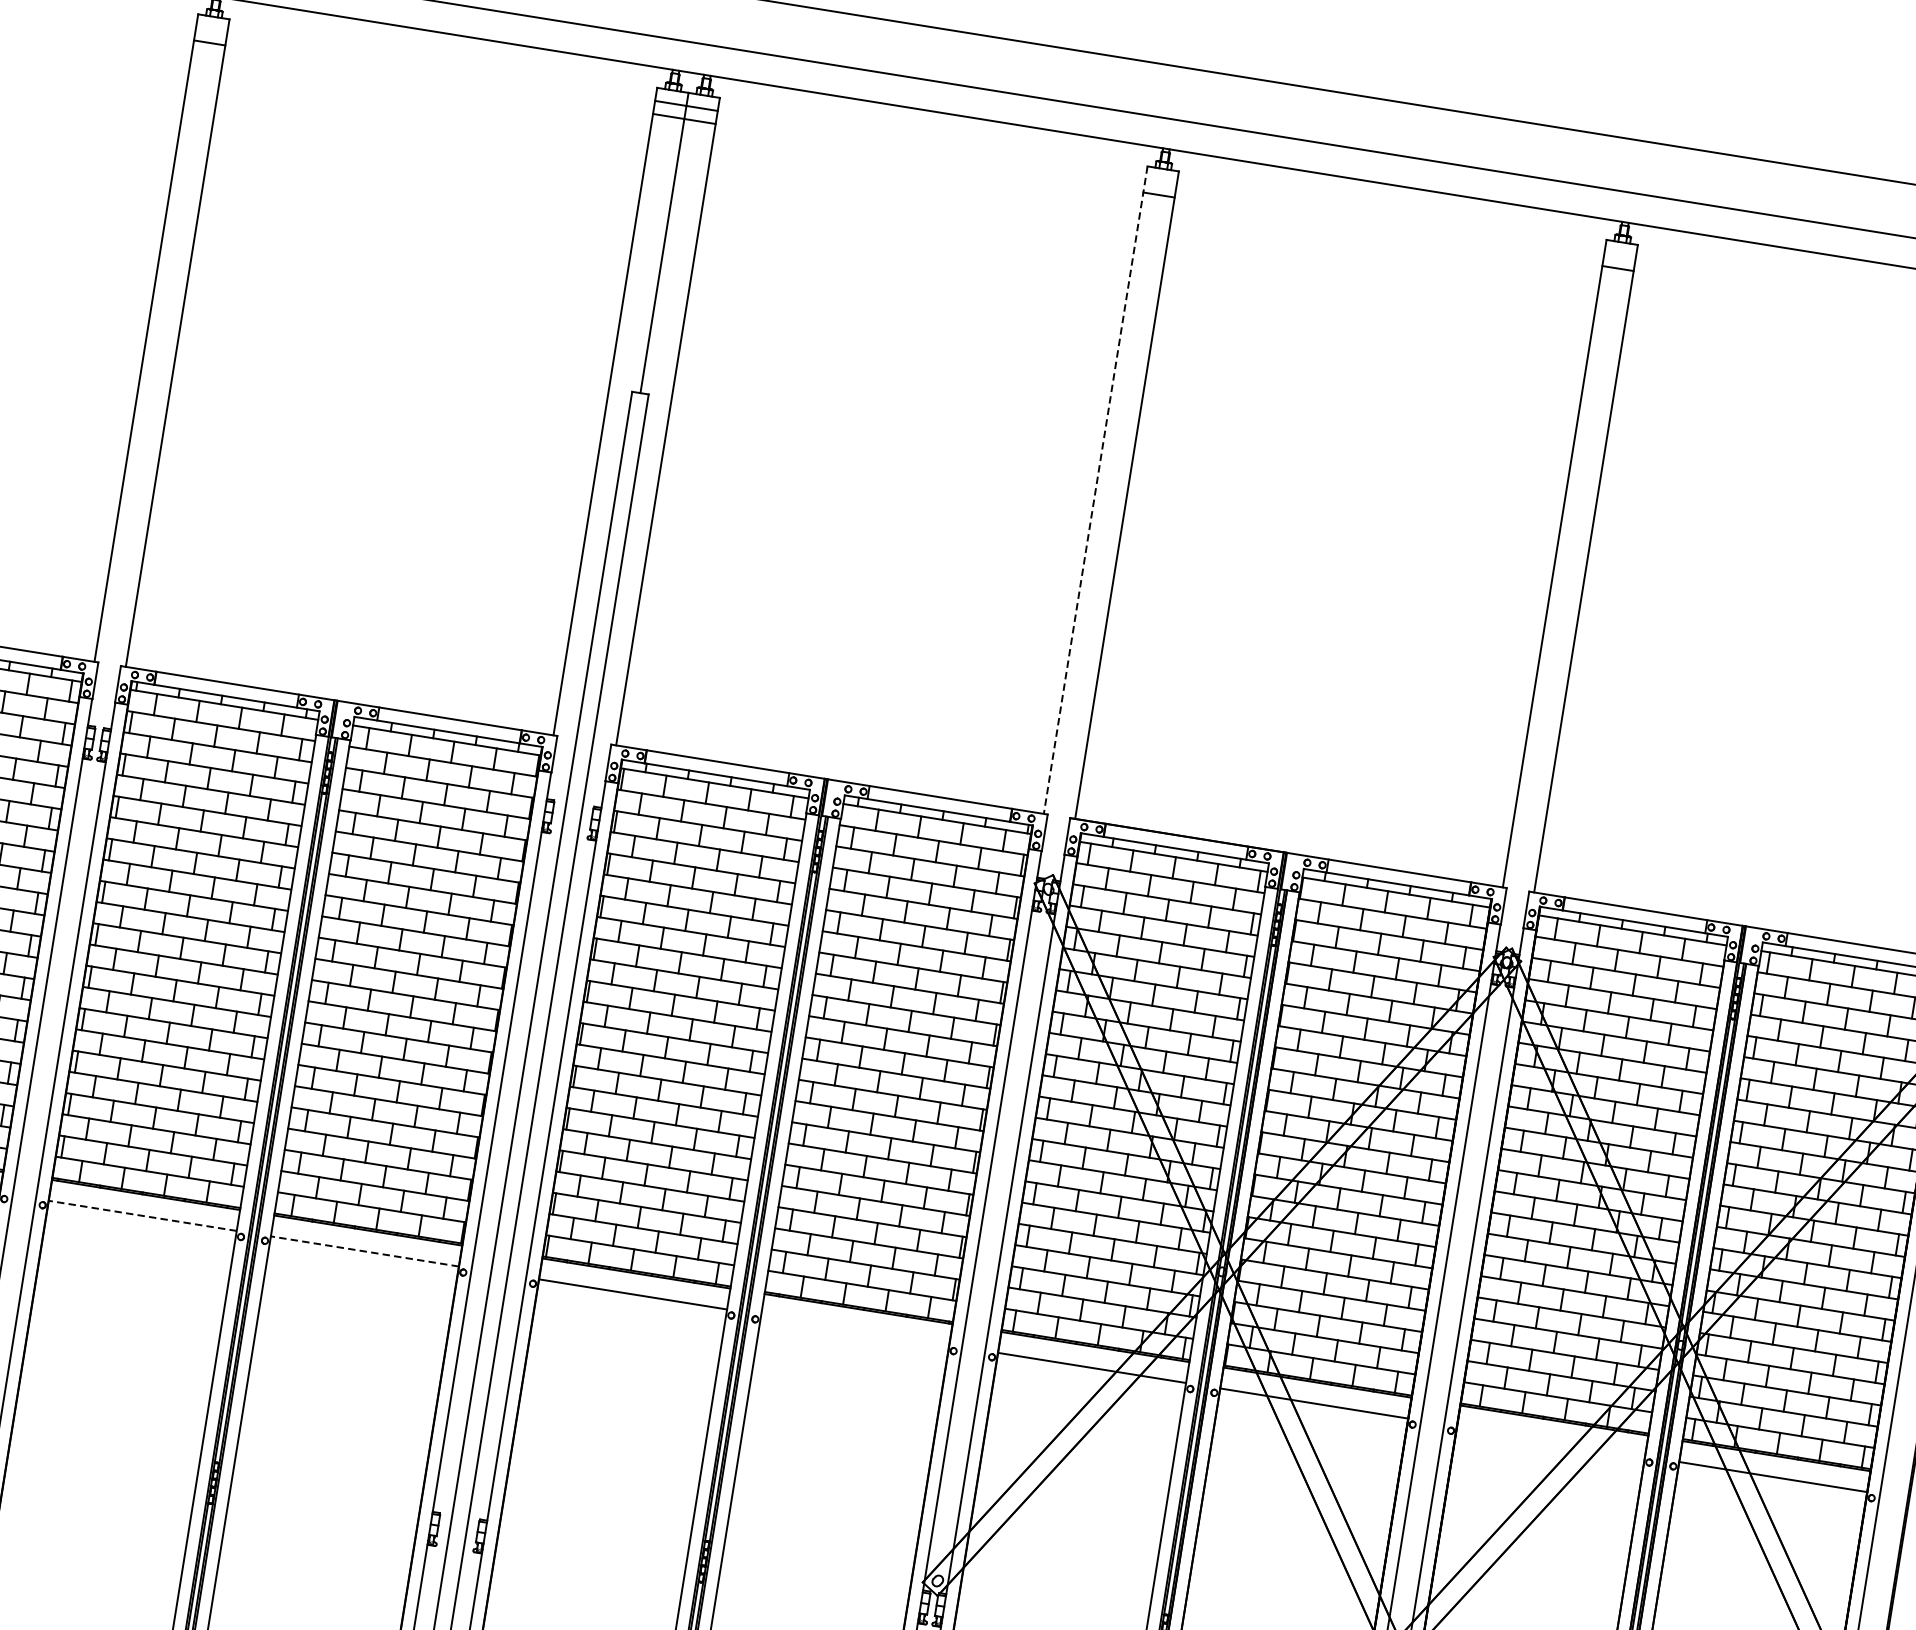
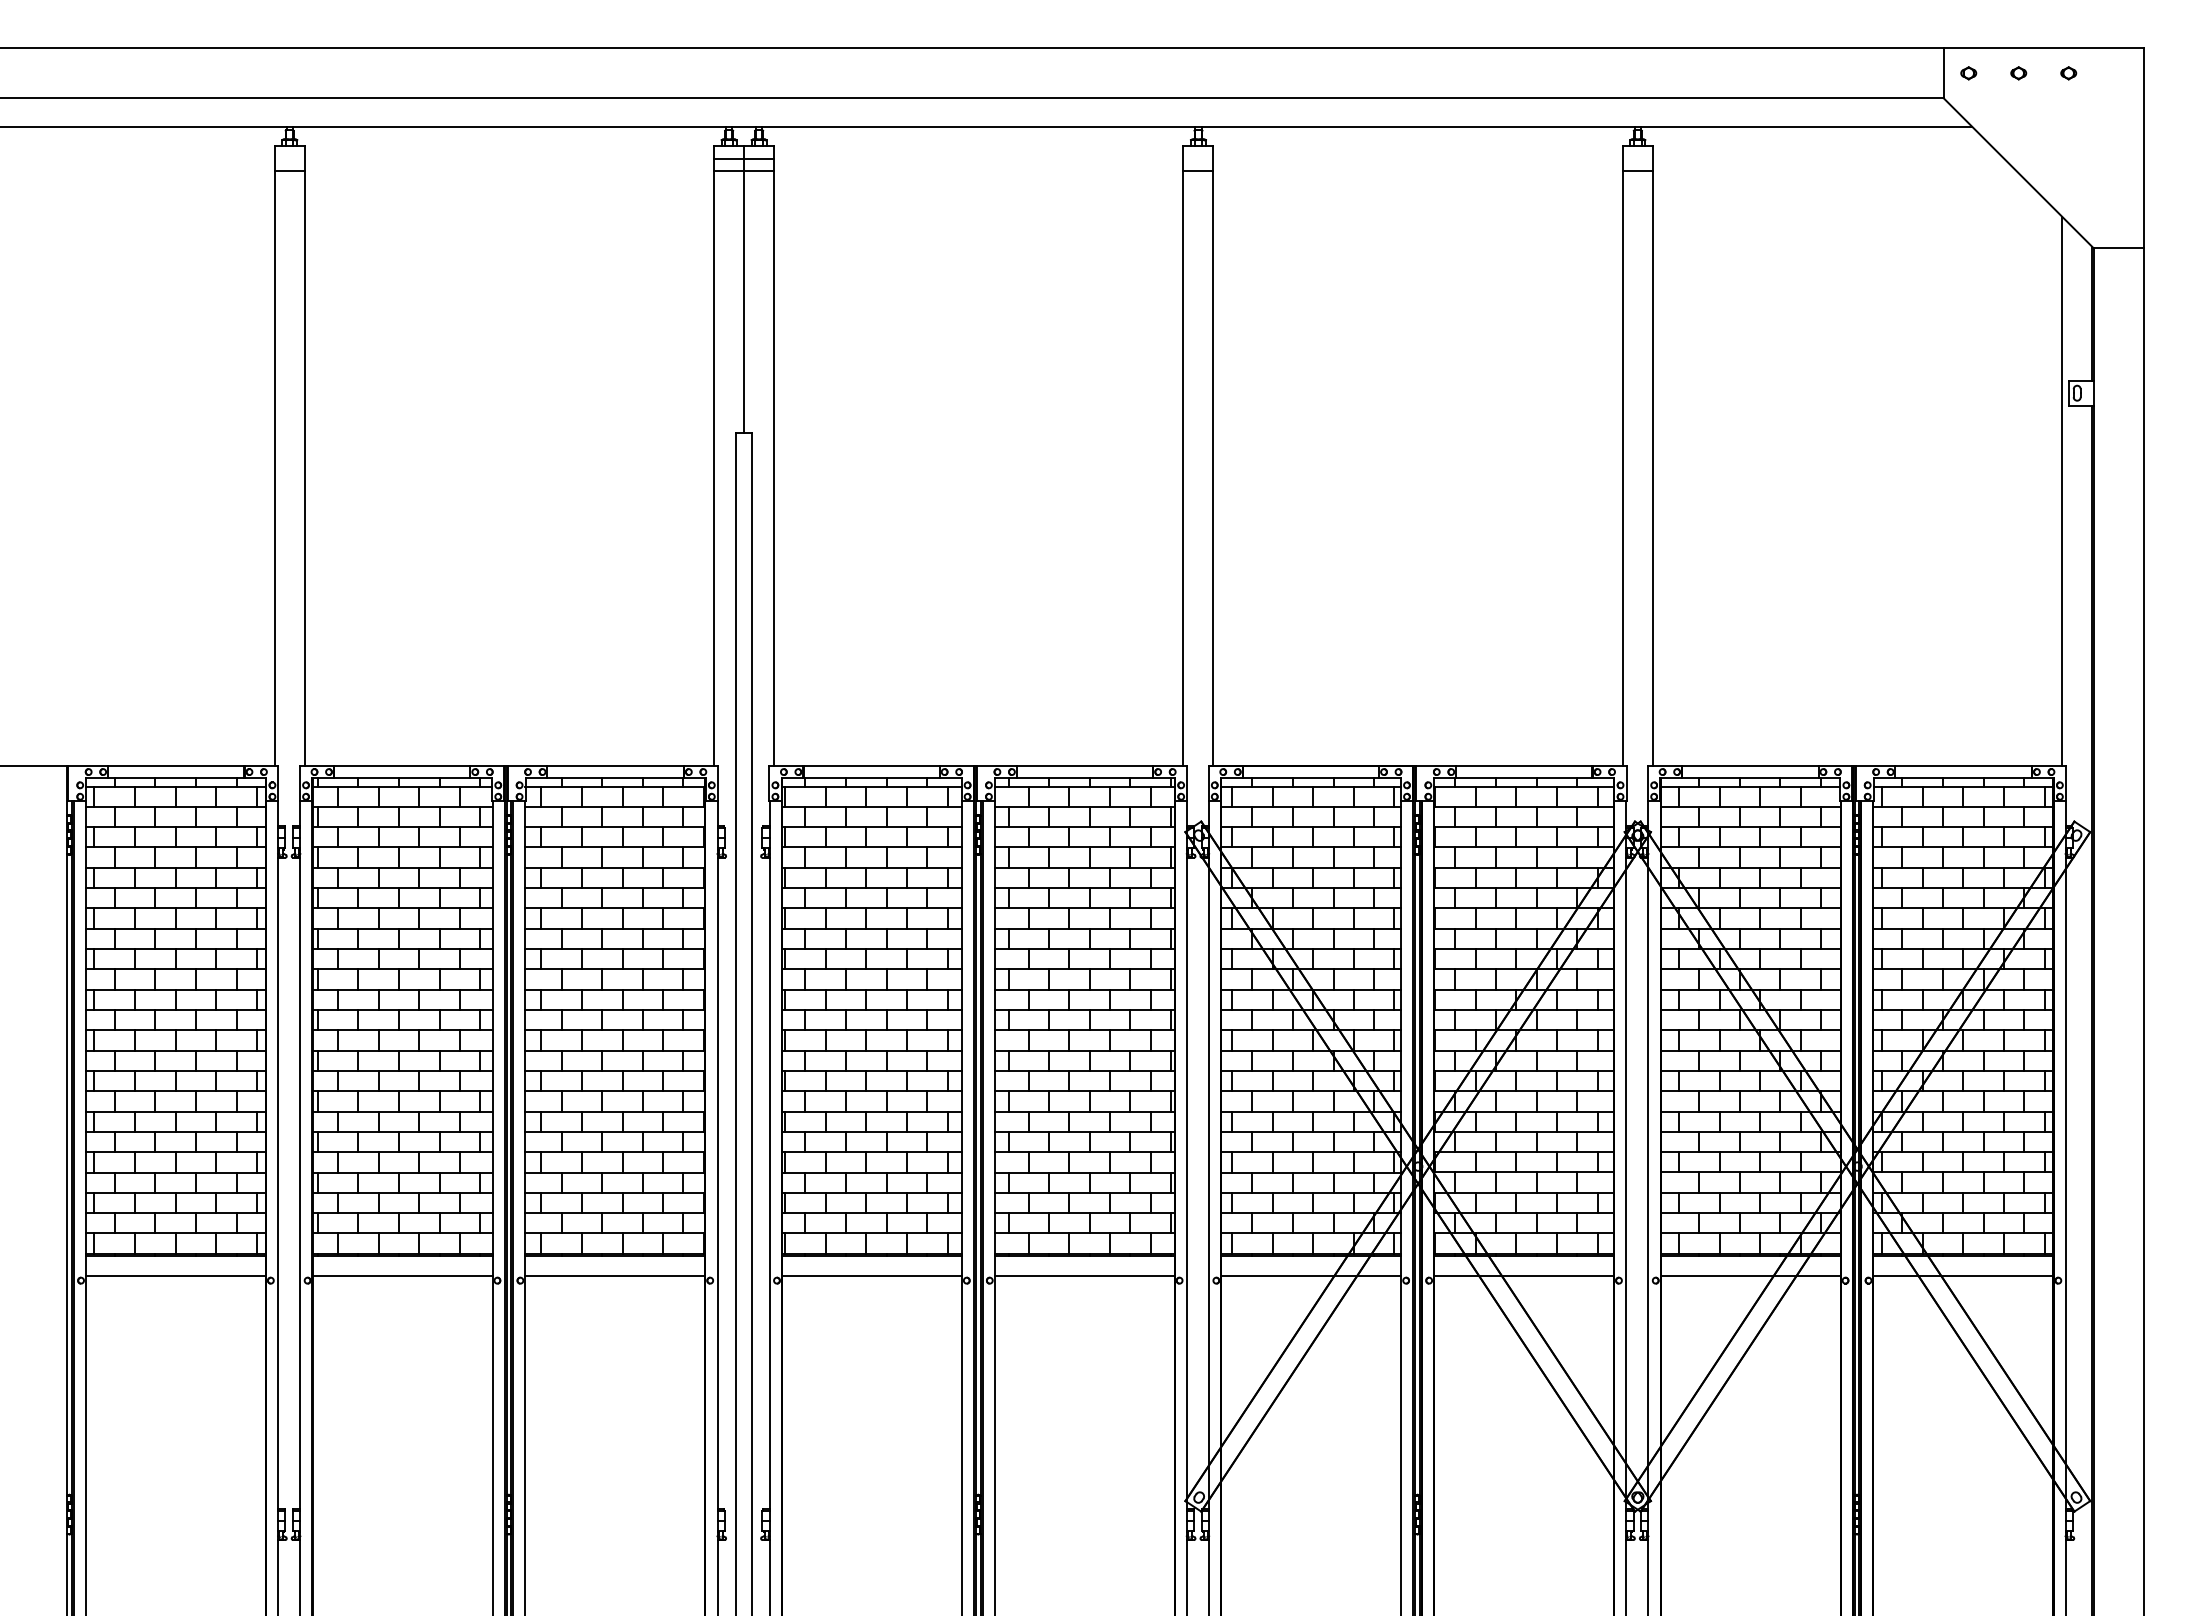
line: (1095, 489) -> (1183, 455), dashed -> solid
line: (142, 1215) -> (402, 1275), dashed -> solid
line: (365, 1251) -> (615, 1275), dashed -> solid
line: (855, 1329) -> (1084, 1275), added
line: (1550, 1441) -> (1750, 1275), added

